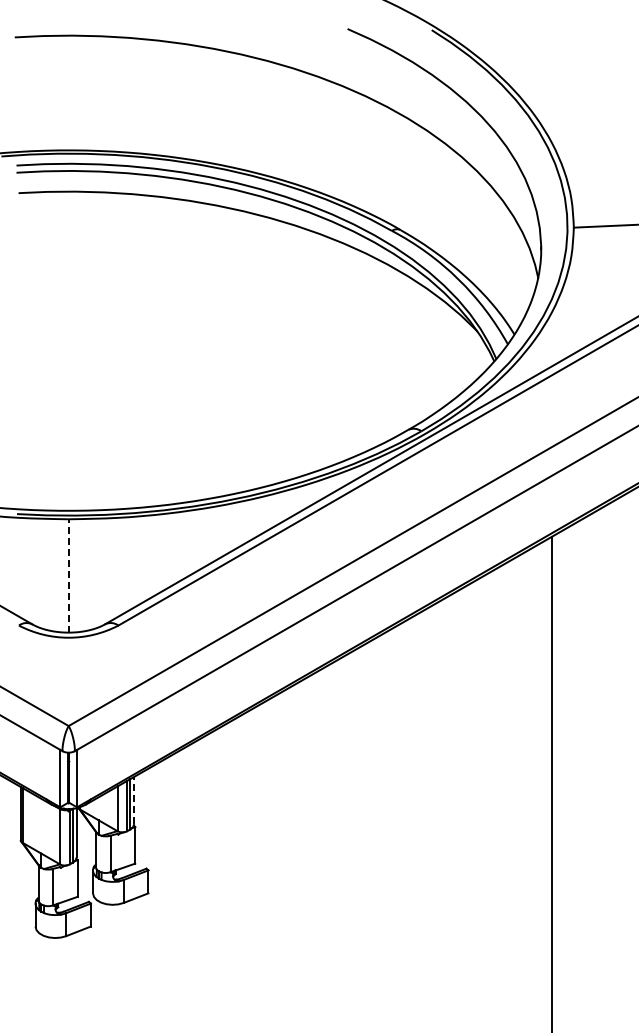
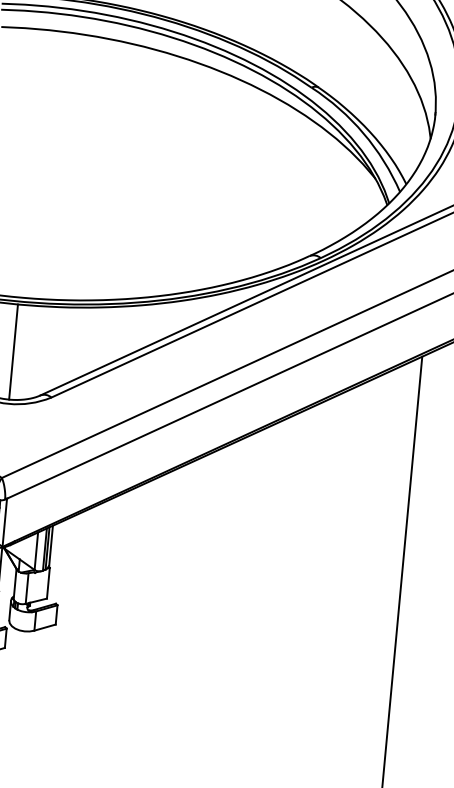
line: (68, 575) -> (13, 351), dashed -> solid
line: (134, 800) -> (51, 545), dashed -> solid

